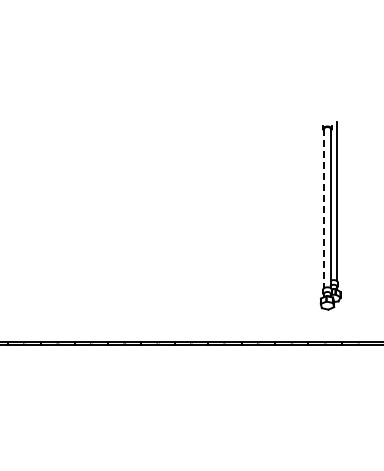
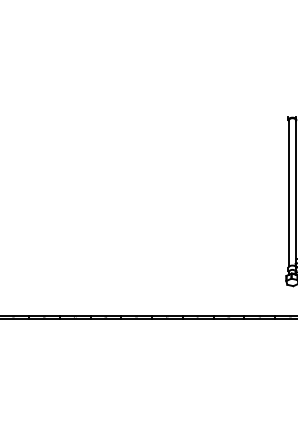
line: (324, 208) -> (289, 193), dashed -> solid

